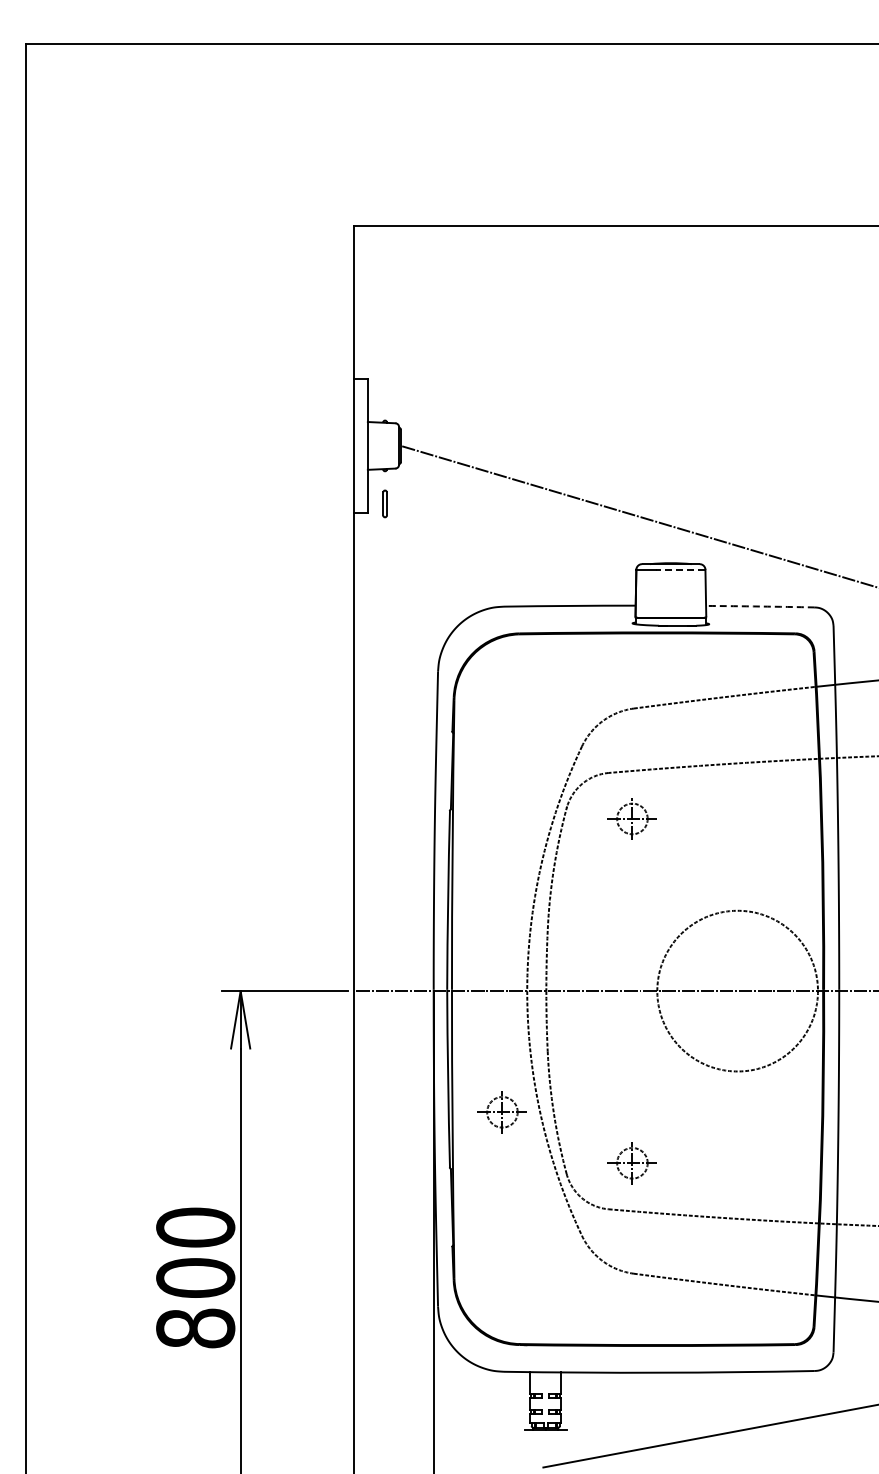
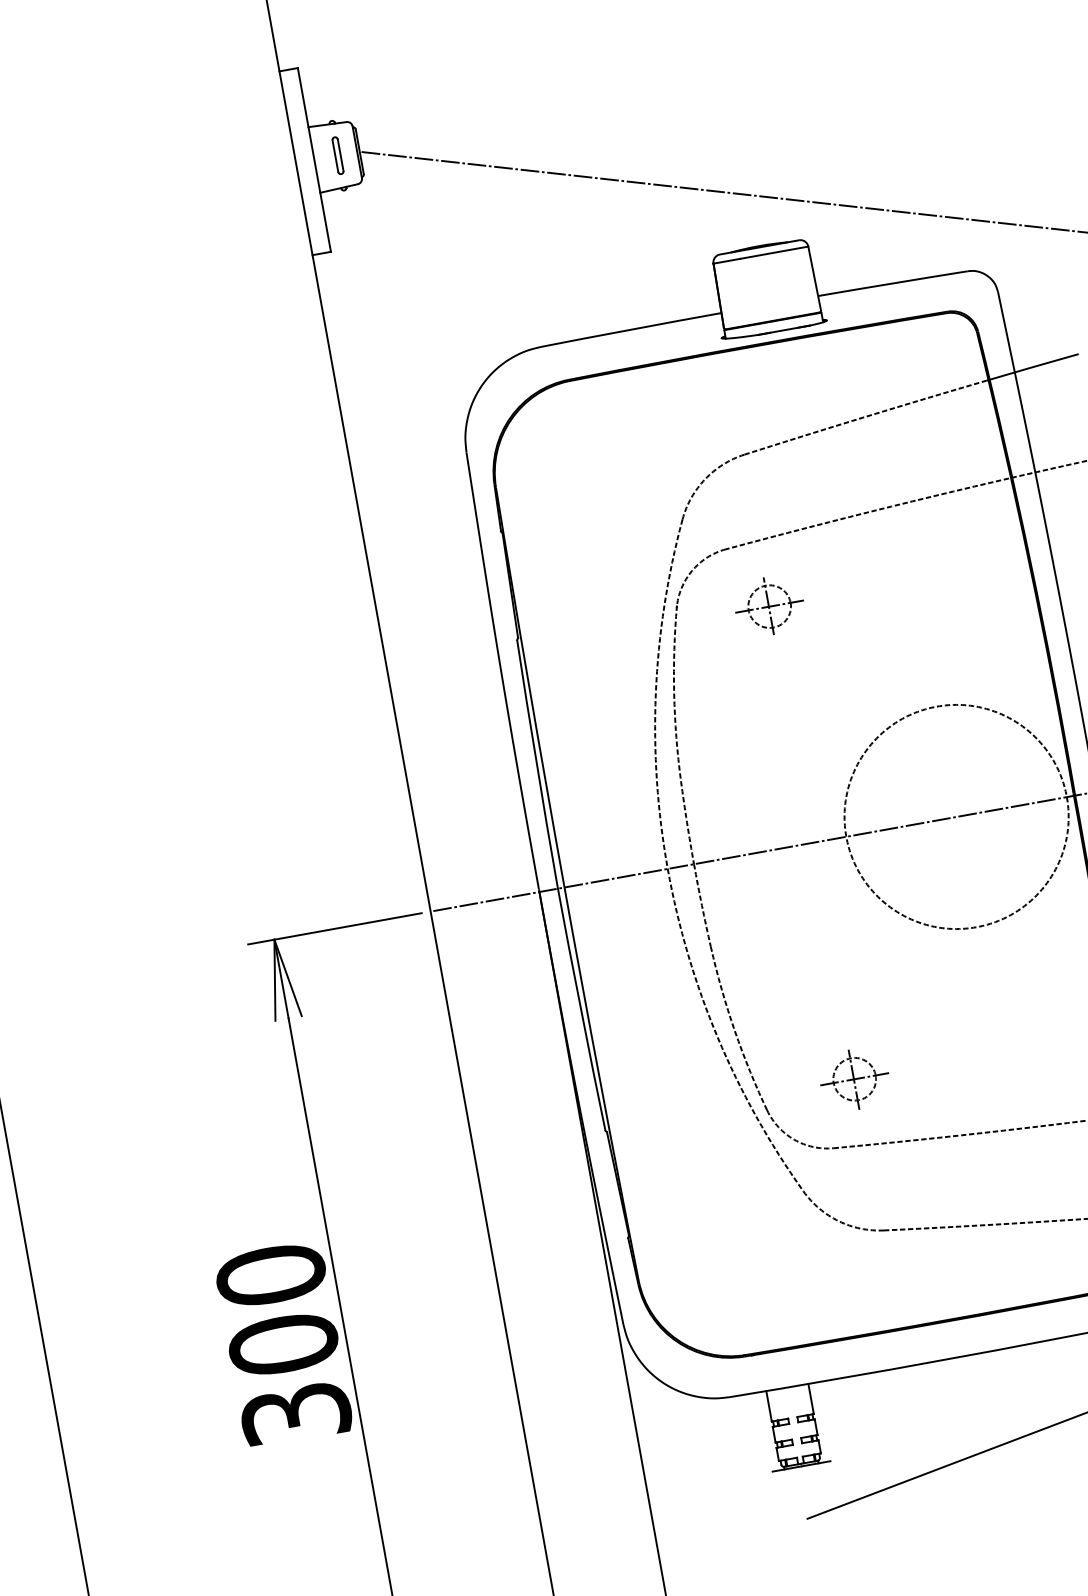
part: (384, 503) -> (337, 155), moved
line: (680, 569) -> (774, 252), dashed -> solid
arc: (760, 606) -> (892, 283), dashed -> solid
part: (501, 1112) -> (662, 1041), removed
text: (195, 1328) -> (295, 1413), 800 -> 300

